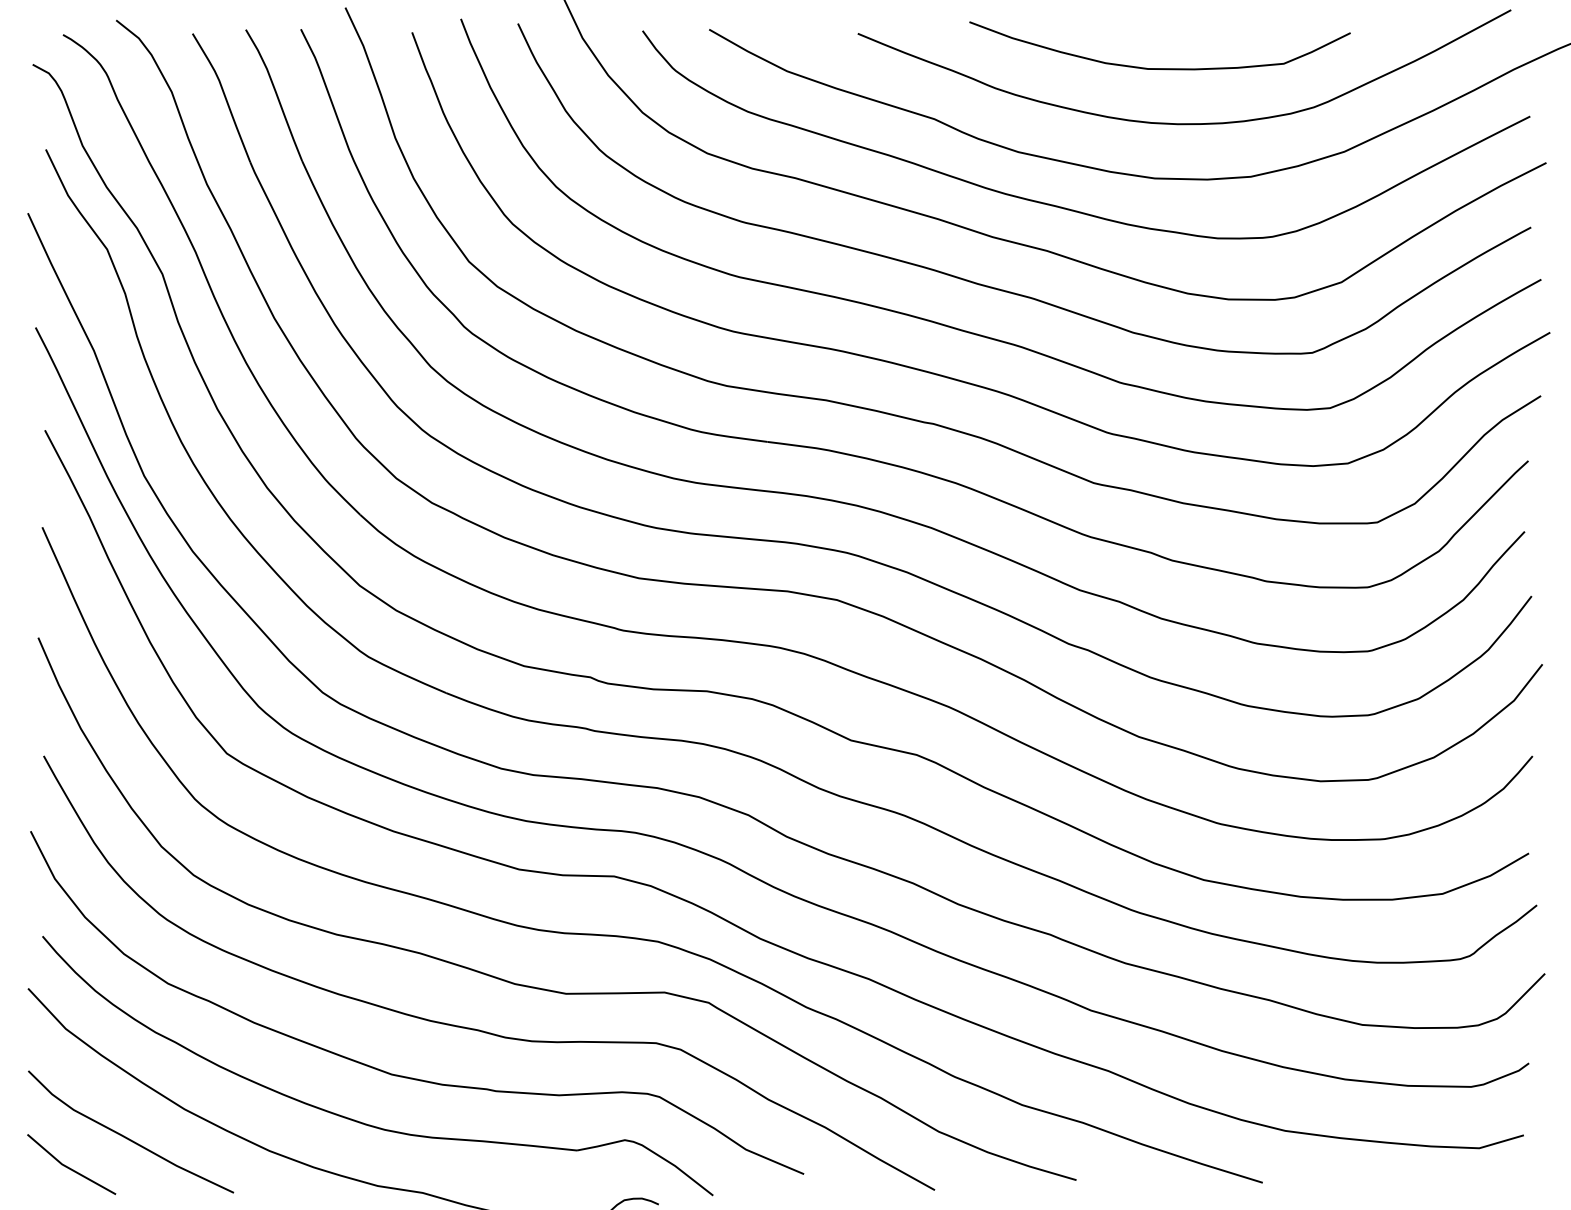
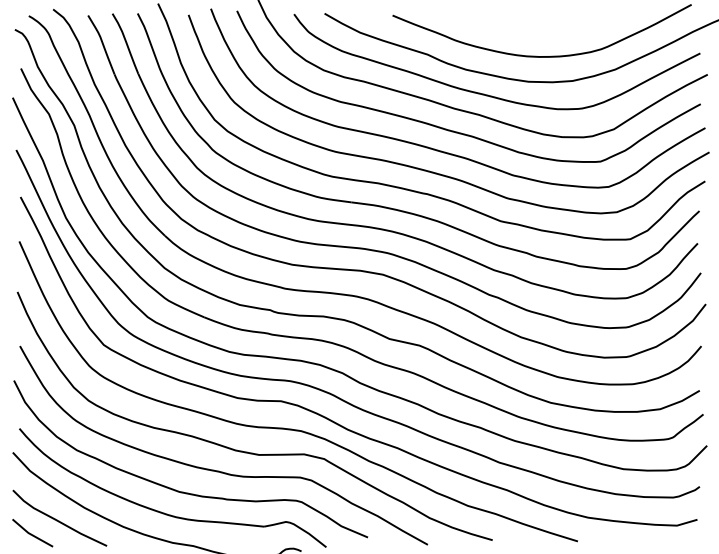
curve: (1159, 66) -> (530, 30), removed

